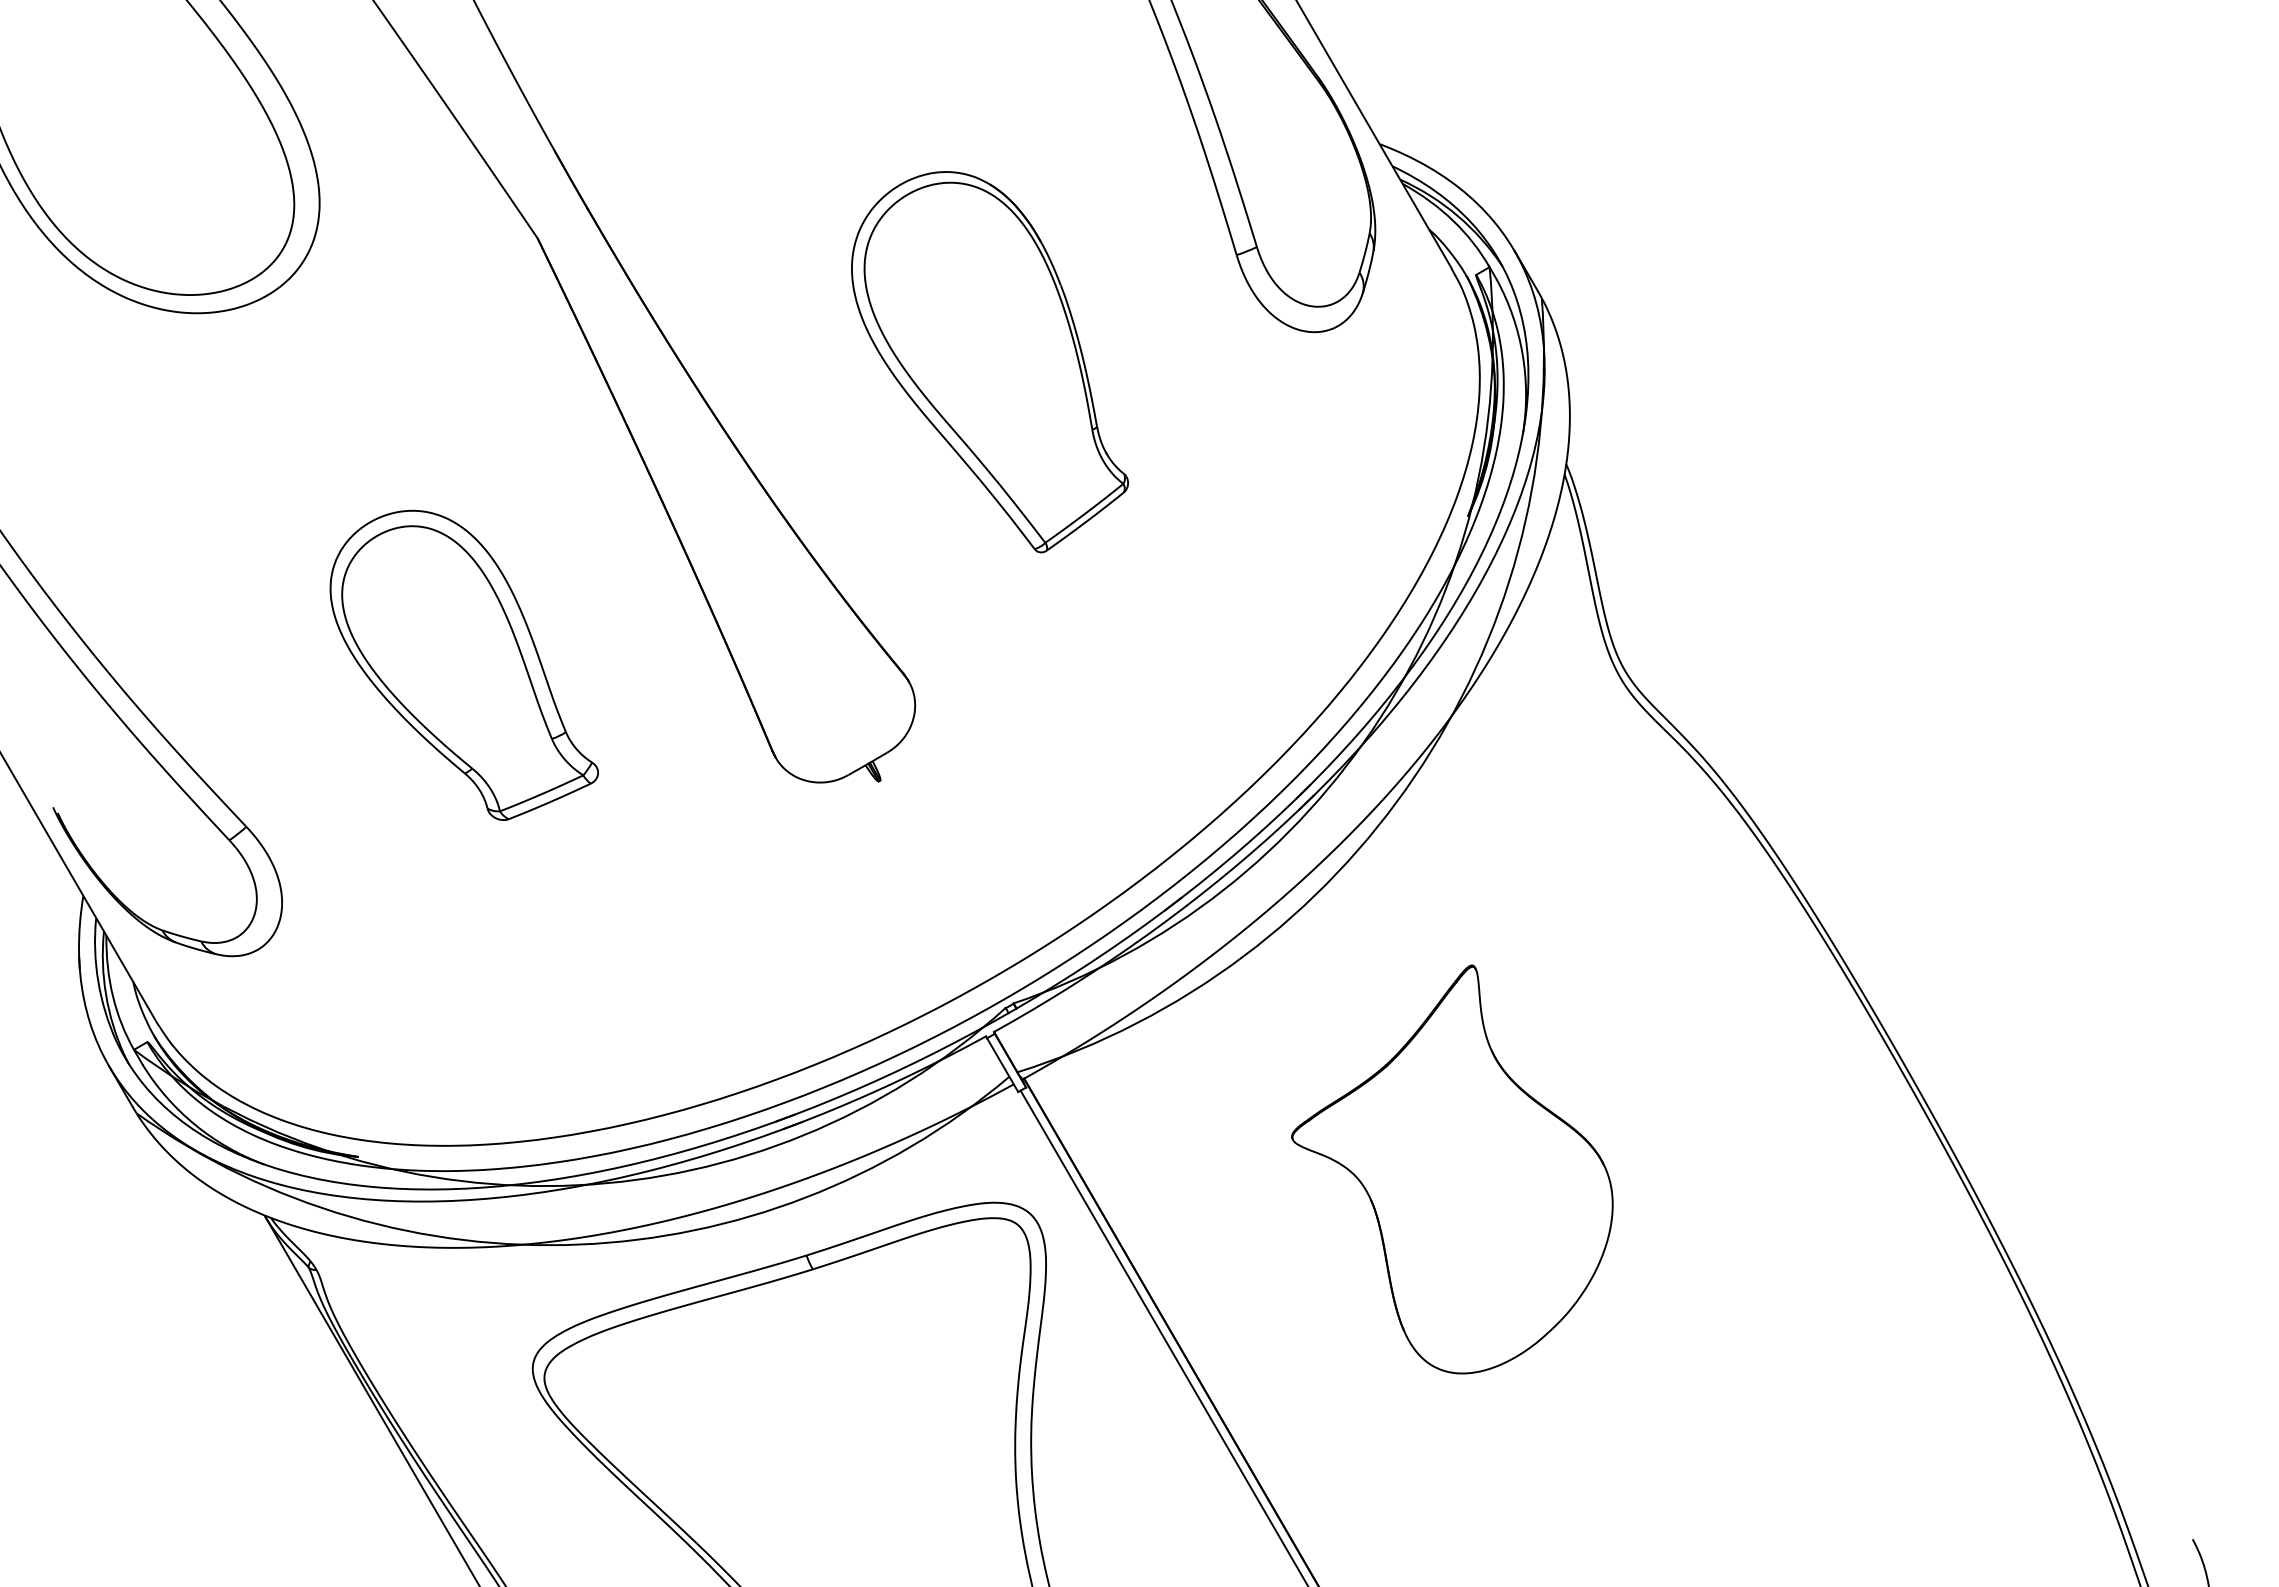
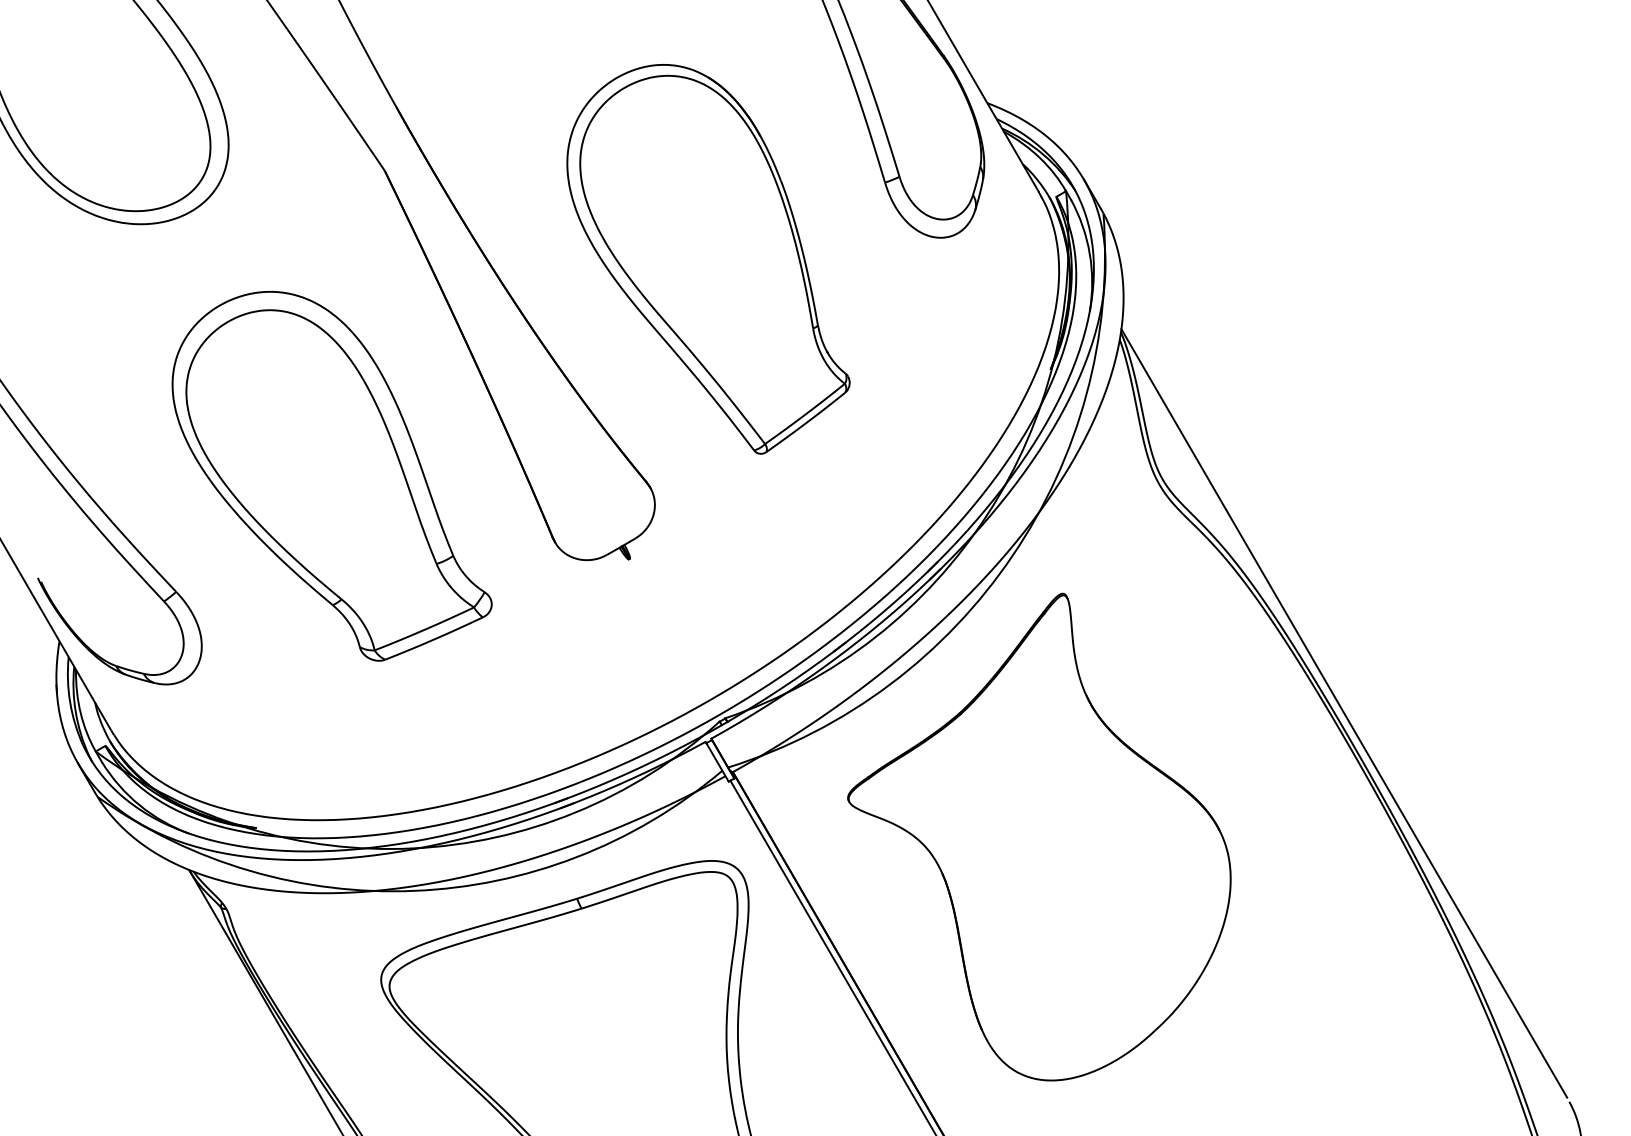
part: (989, 361) -> (708, 258), size x1.43
part: (464, 665) -> (332, 476), size x1.67
line: (1877, 996) -> (1343, 713), added
part: (1452, 1169) -> (1039, 837), size x1.67

